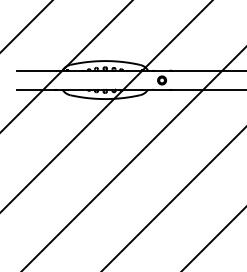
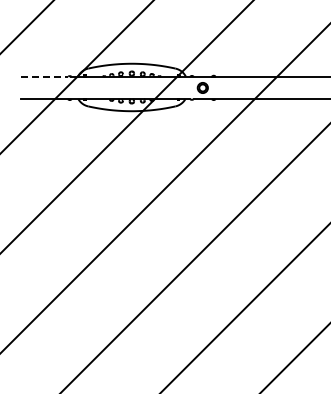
line: (35, 71) -> (44, 76), solid -> dashed

